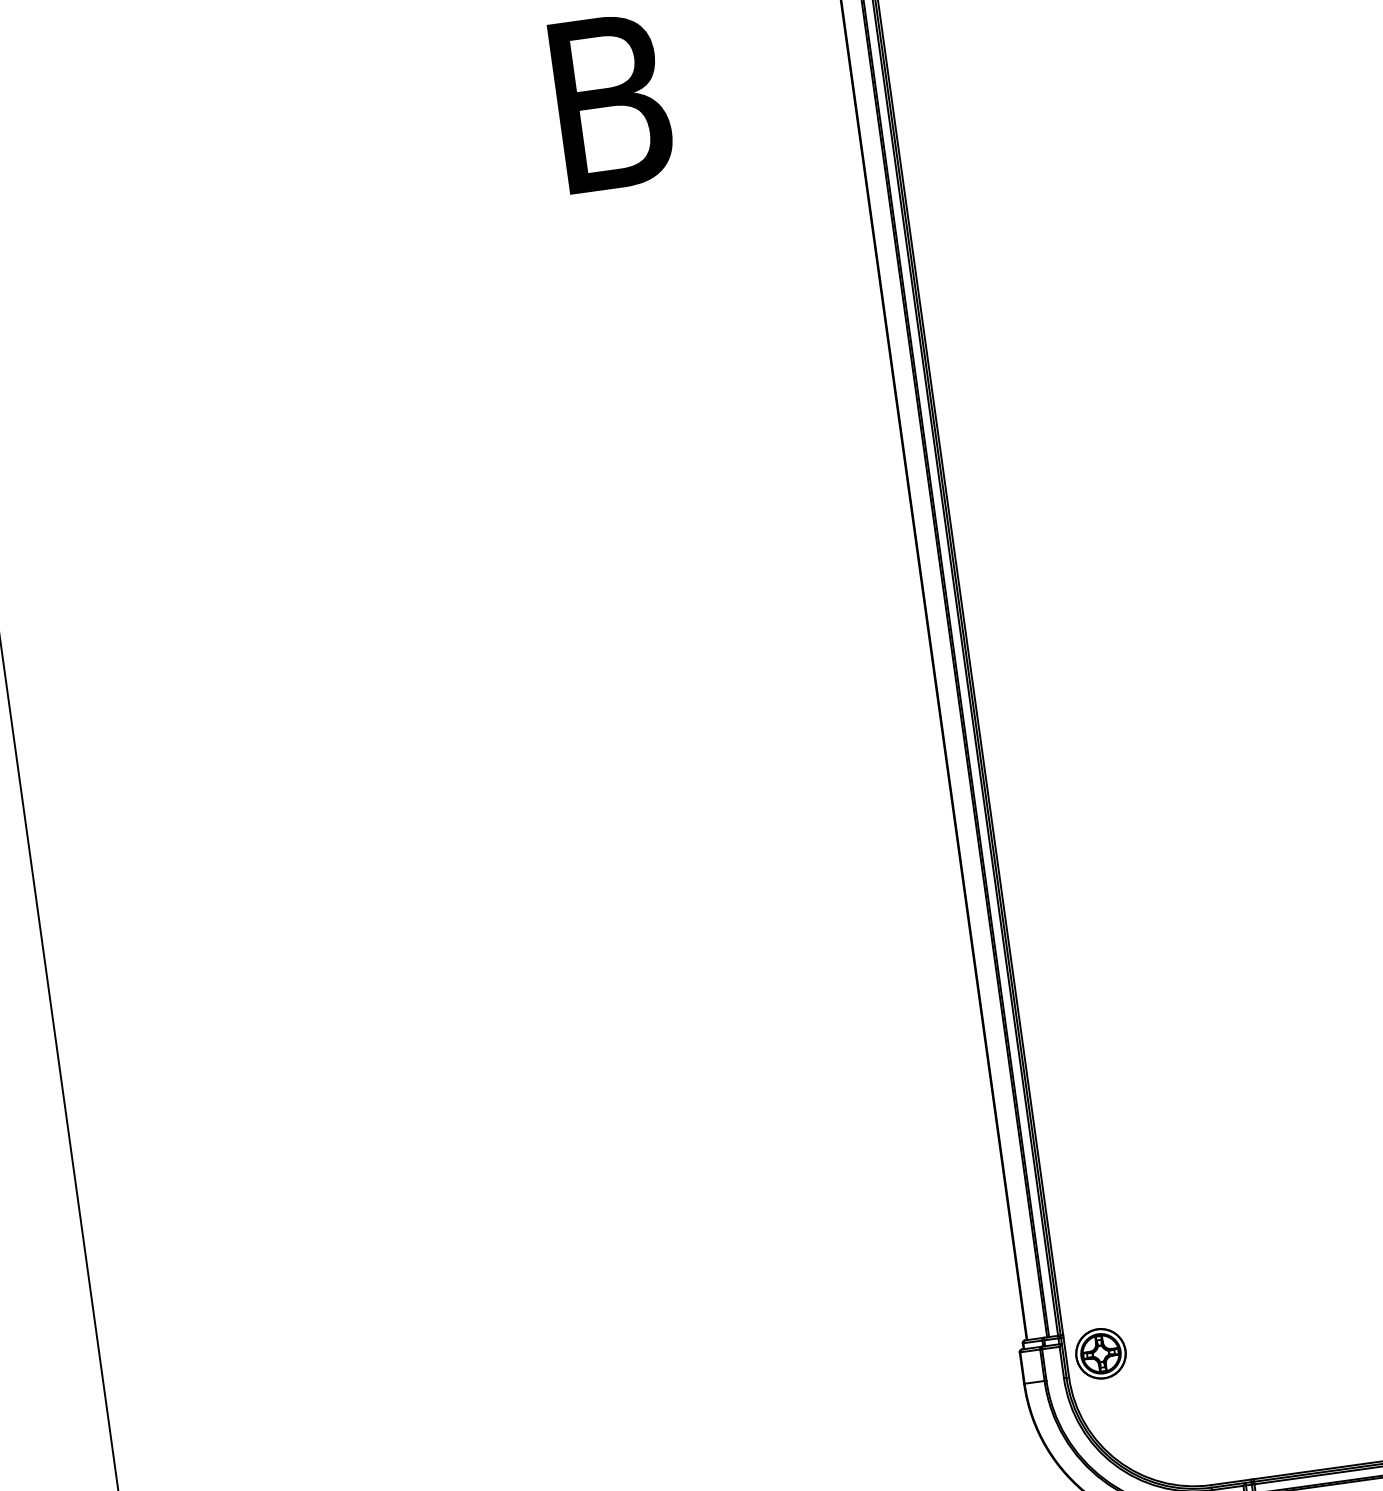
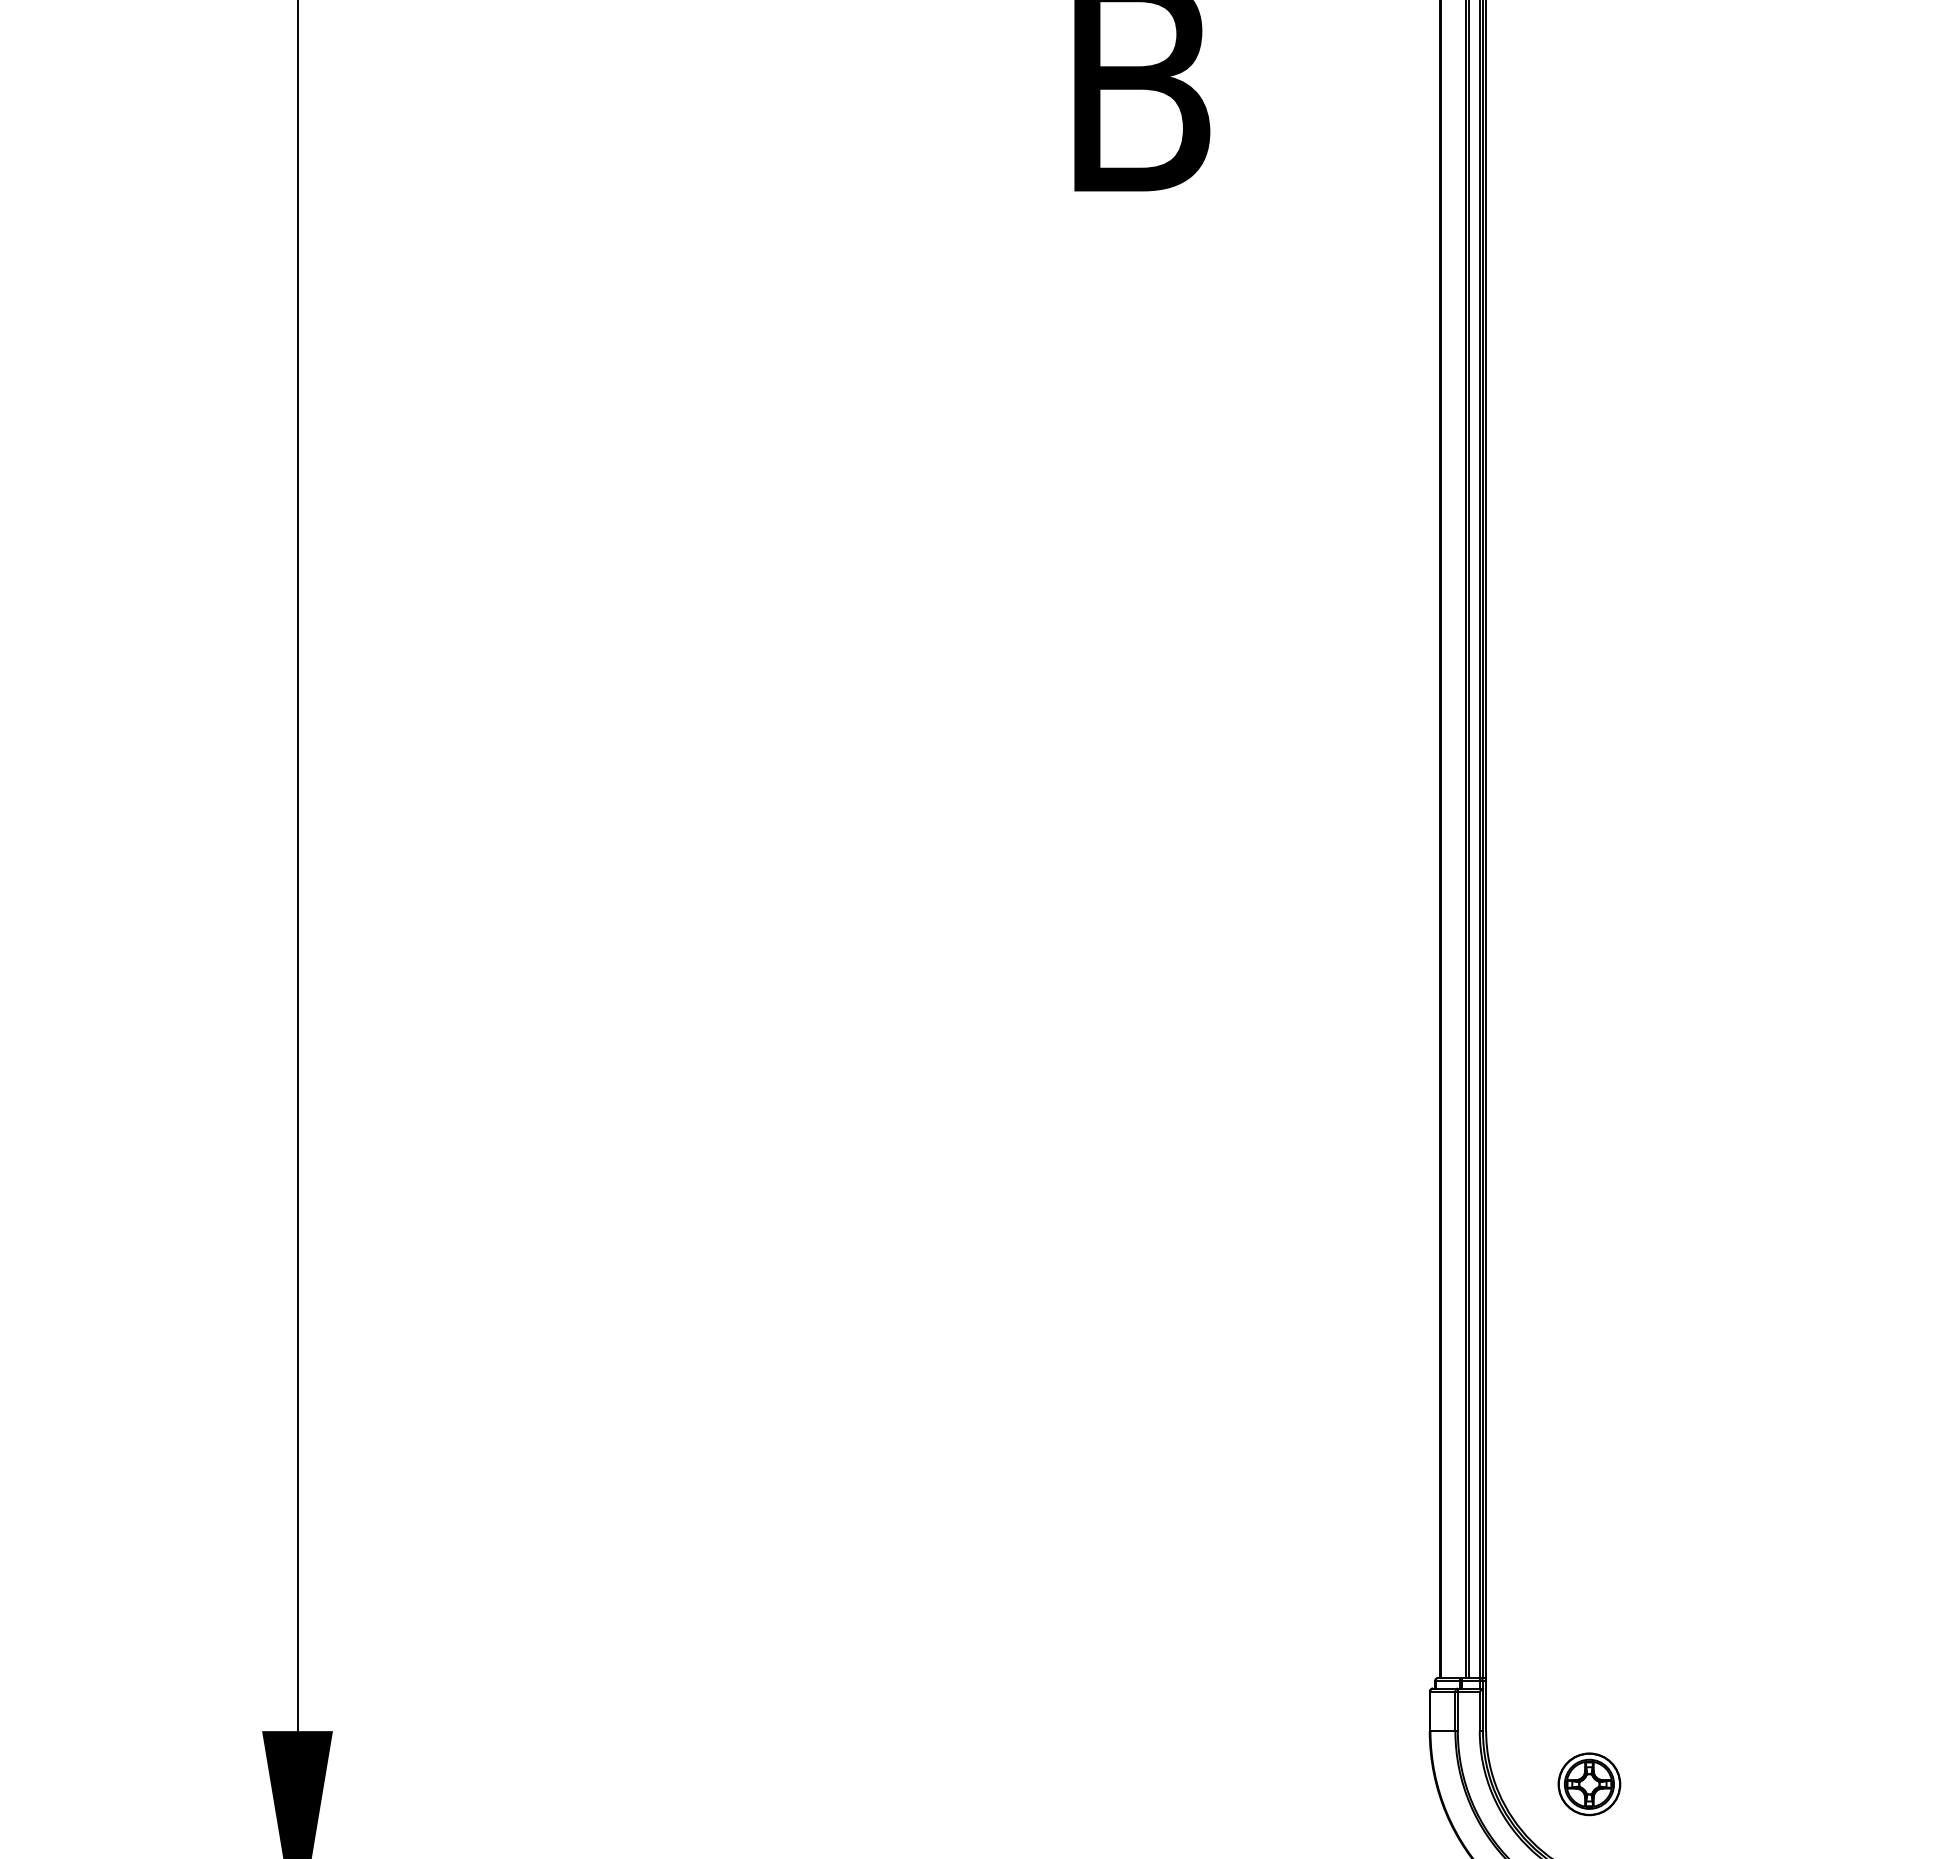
part: (1101, 1353) -> (1589, 1784), moved

